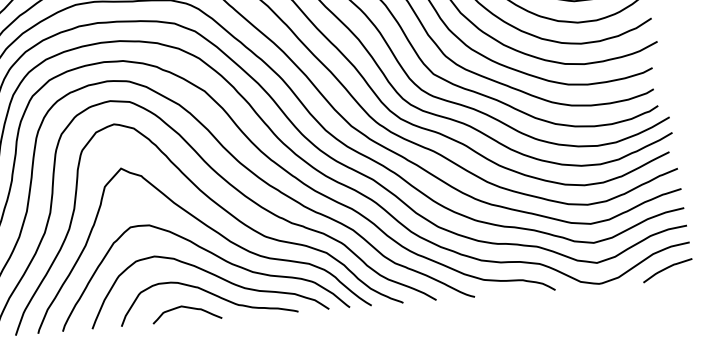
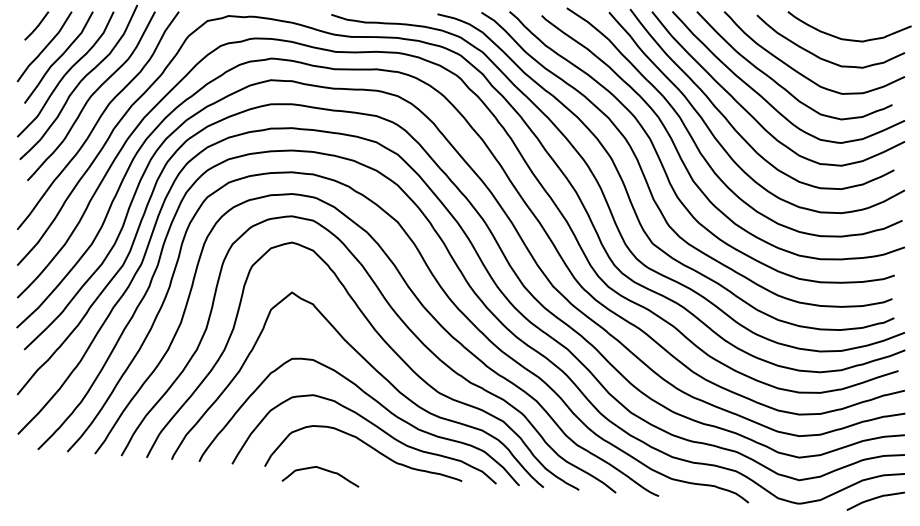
curve: (188, 308) -> (323, 470), moved

